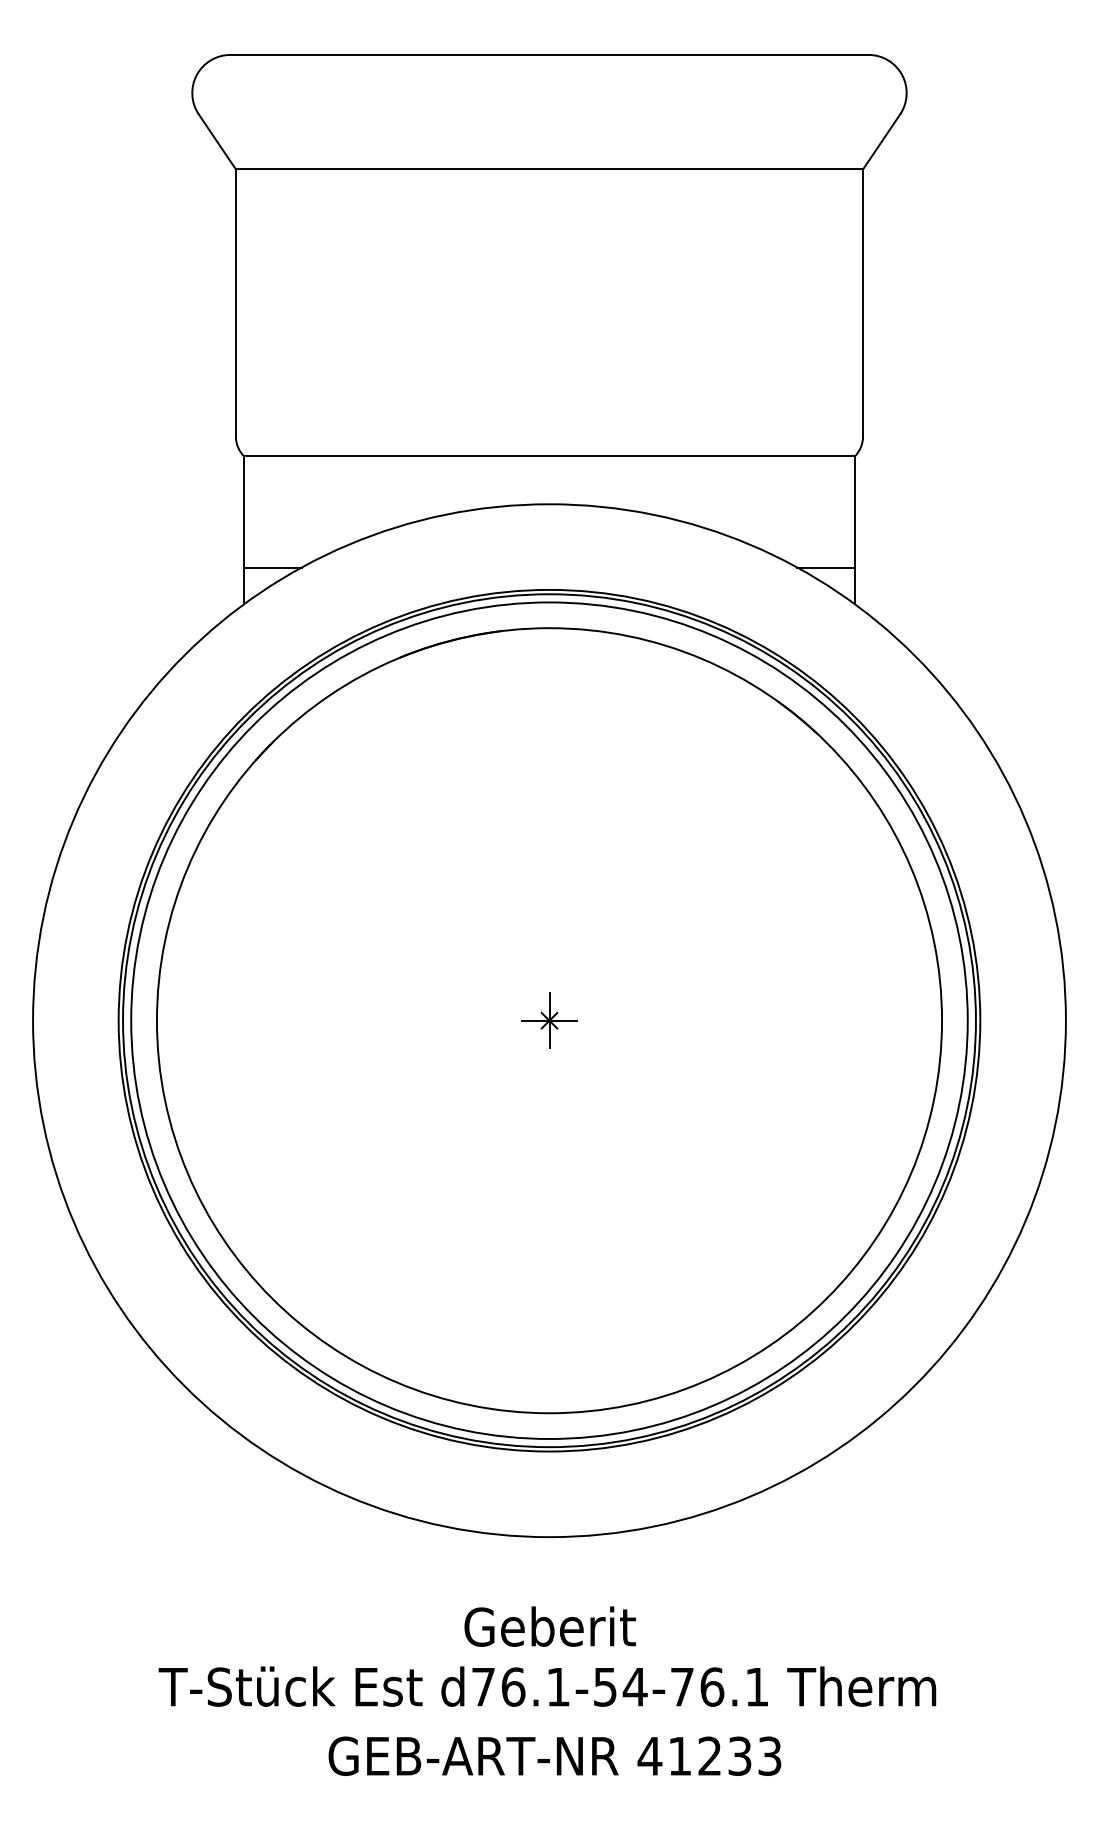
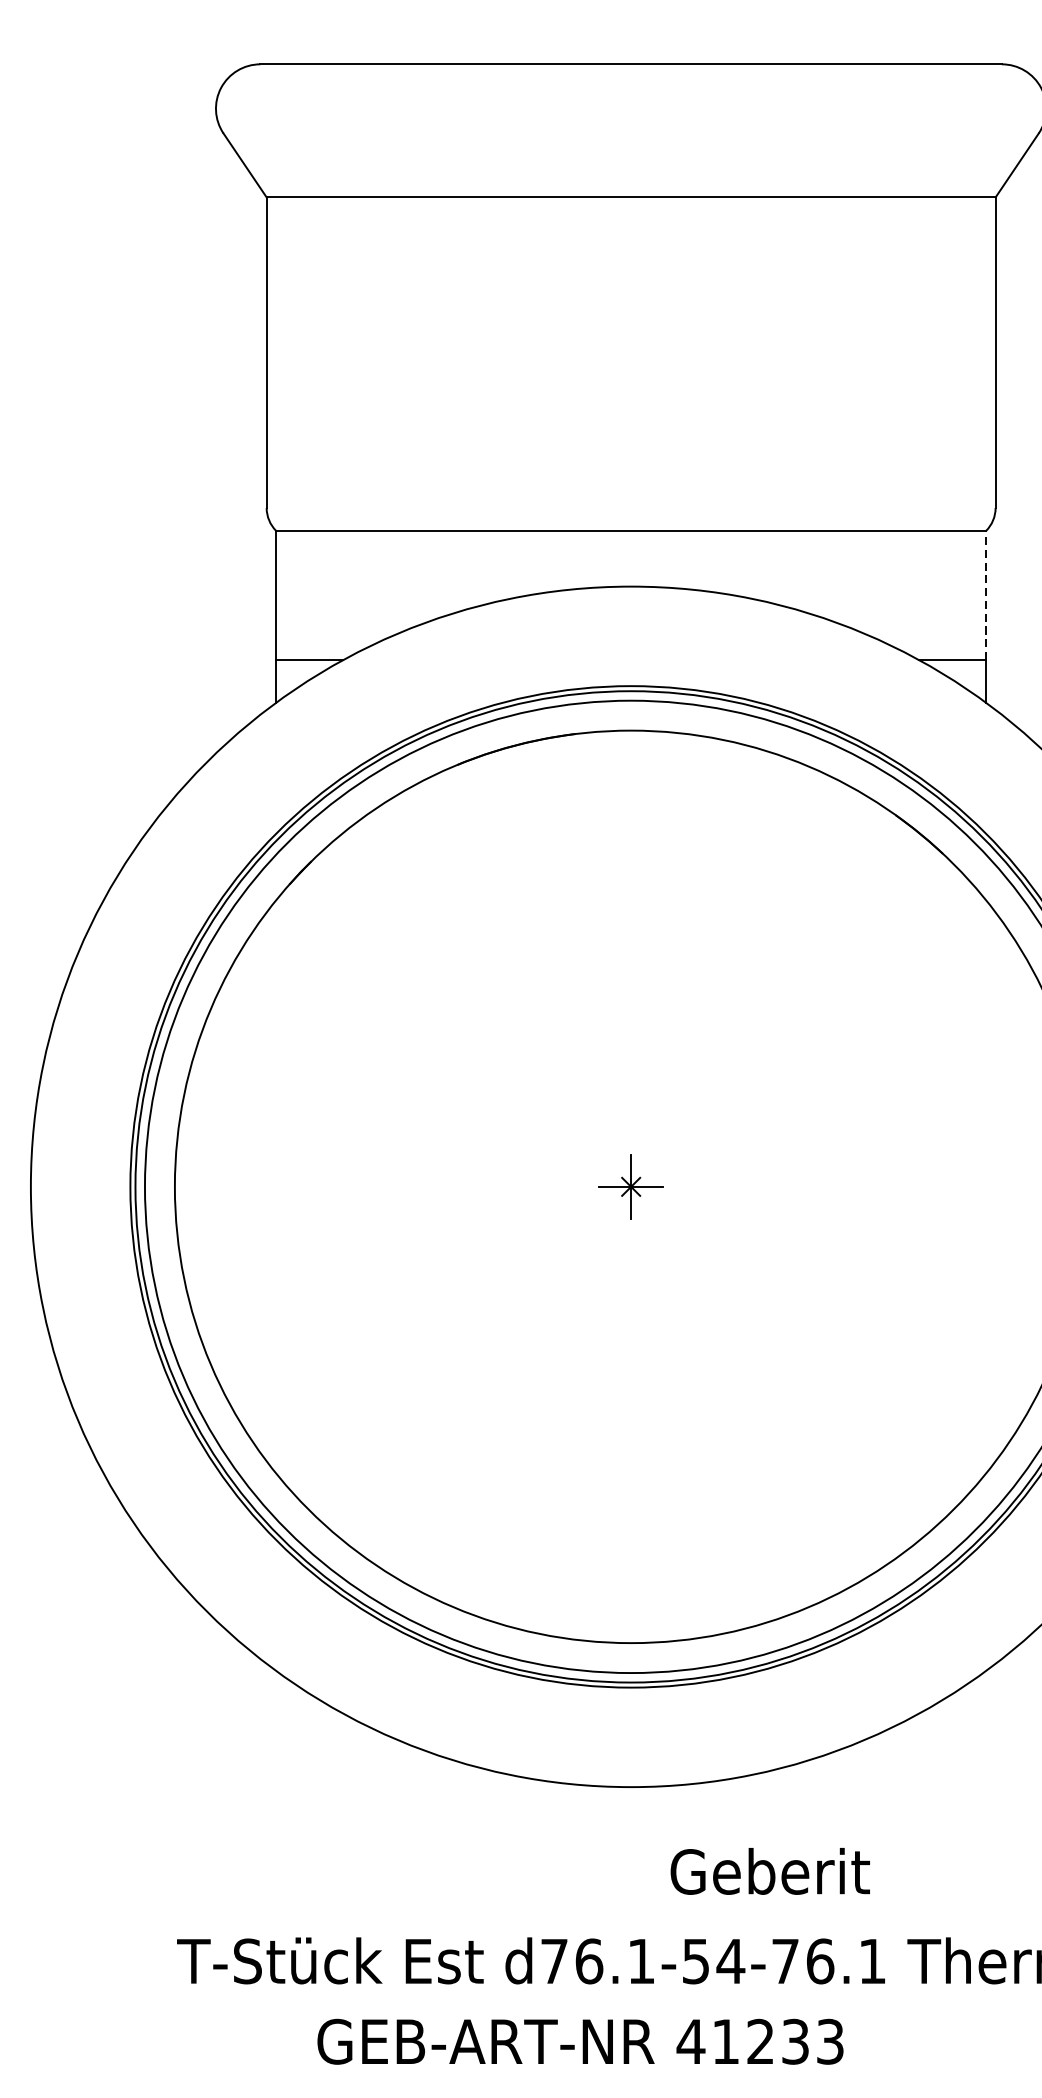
line: (854, 511) -> (985, 595), solid -> dashed
text: (549, 1626) -> (769, 1871), moved
text: (554, 1755) -> (580, 2040), moved

